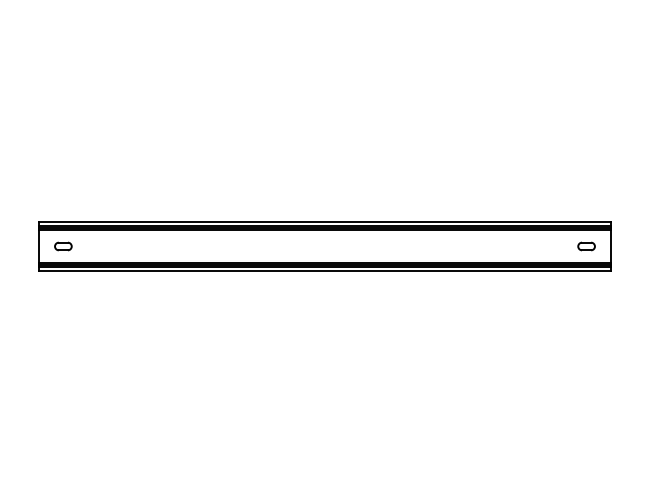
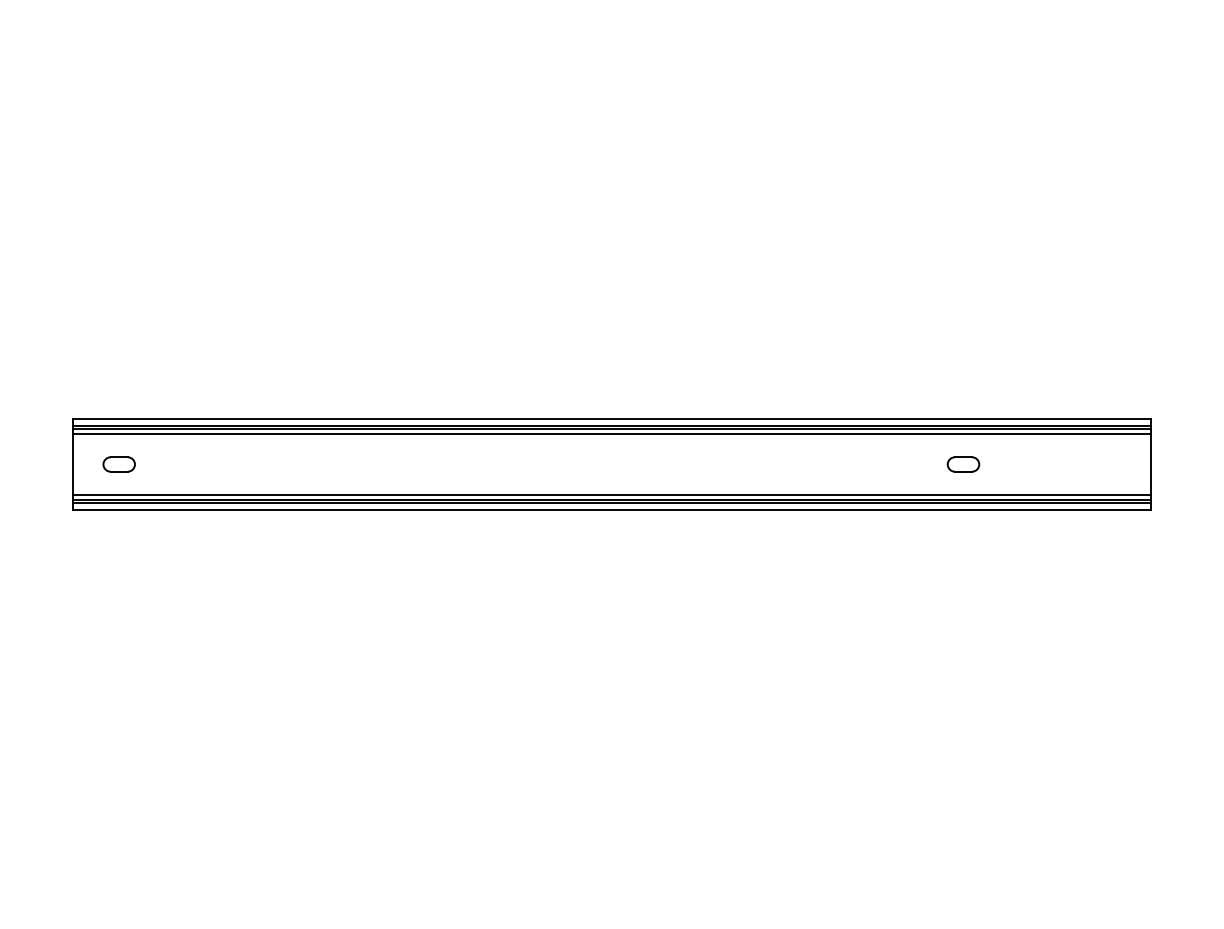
part: (586, 246) -> (963, 464), moved

